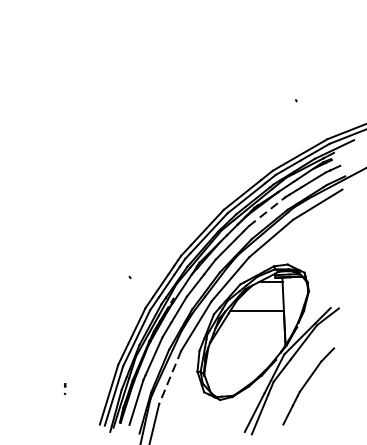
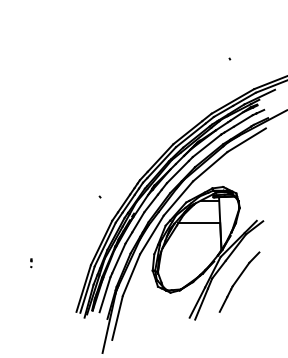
line: (267, 211) -> (207, 145), dashed -> solid
line: (170, 377) -> (131, 275), dashed -> solid
part: (65, 389) -> (31, 263), moved

